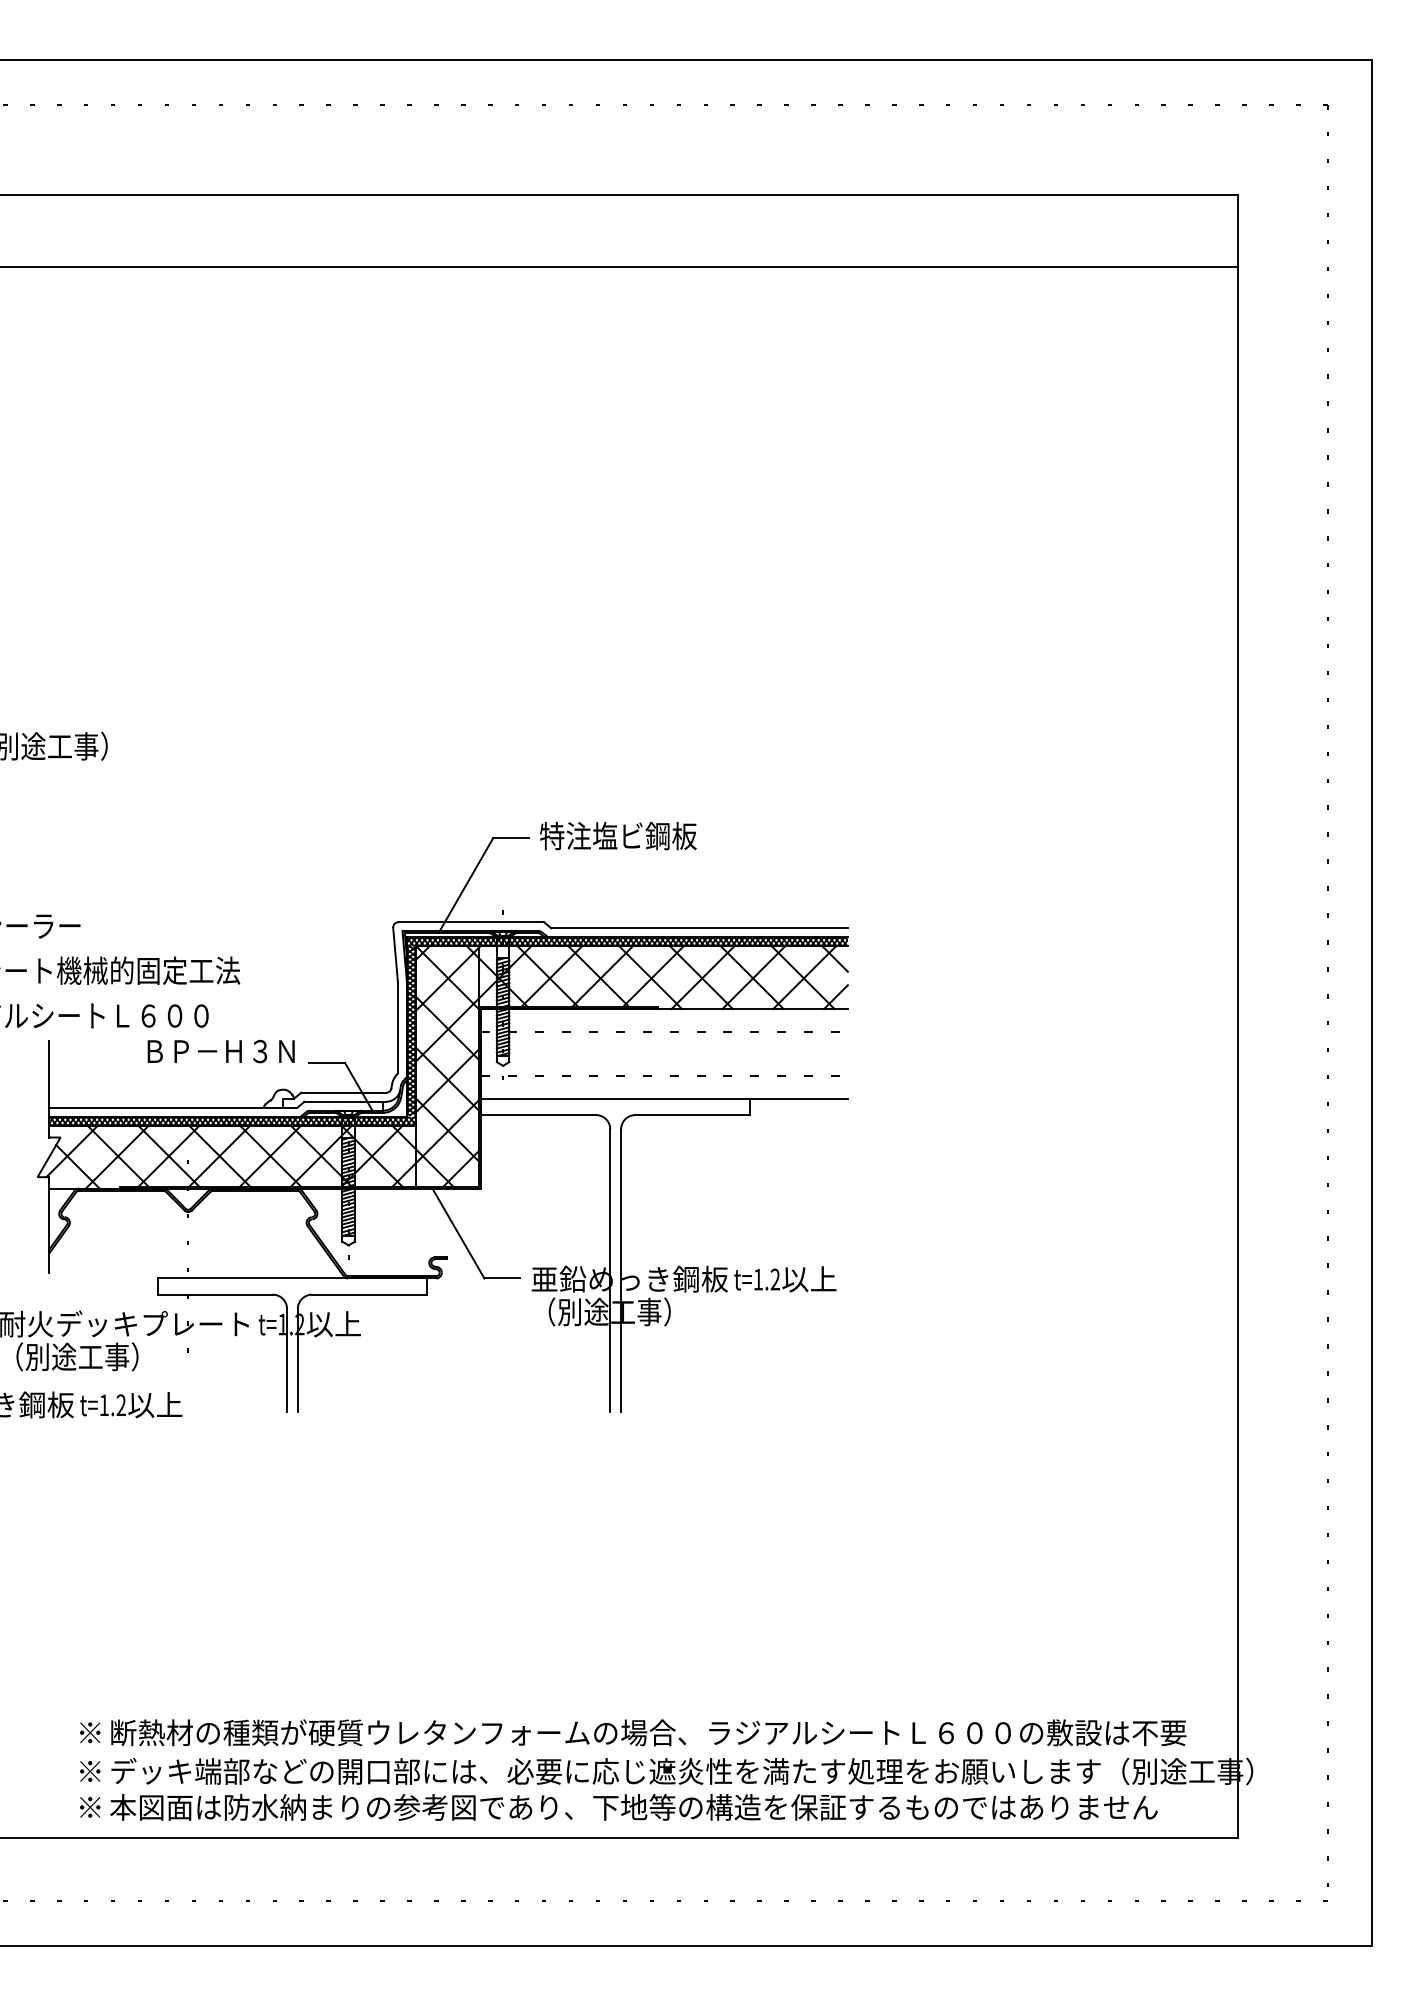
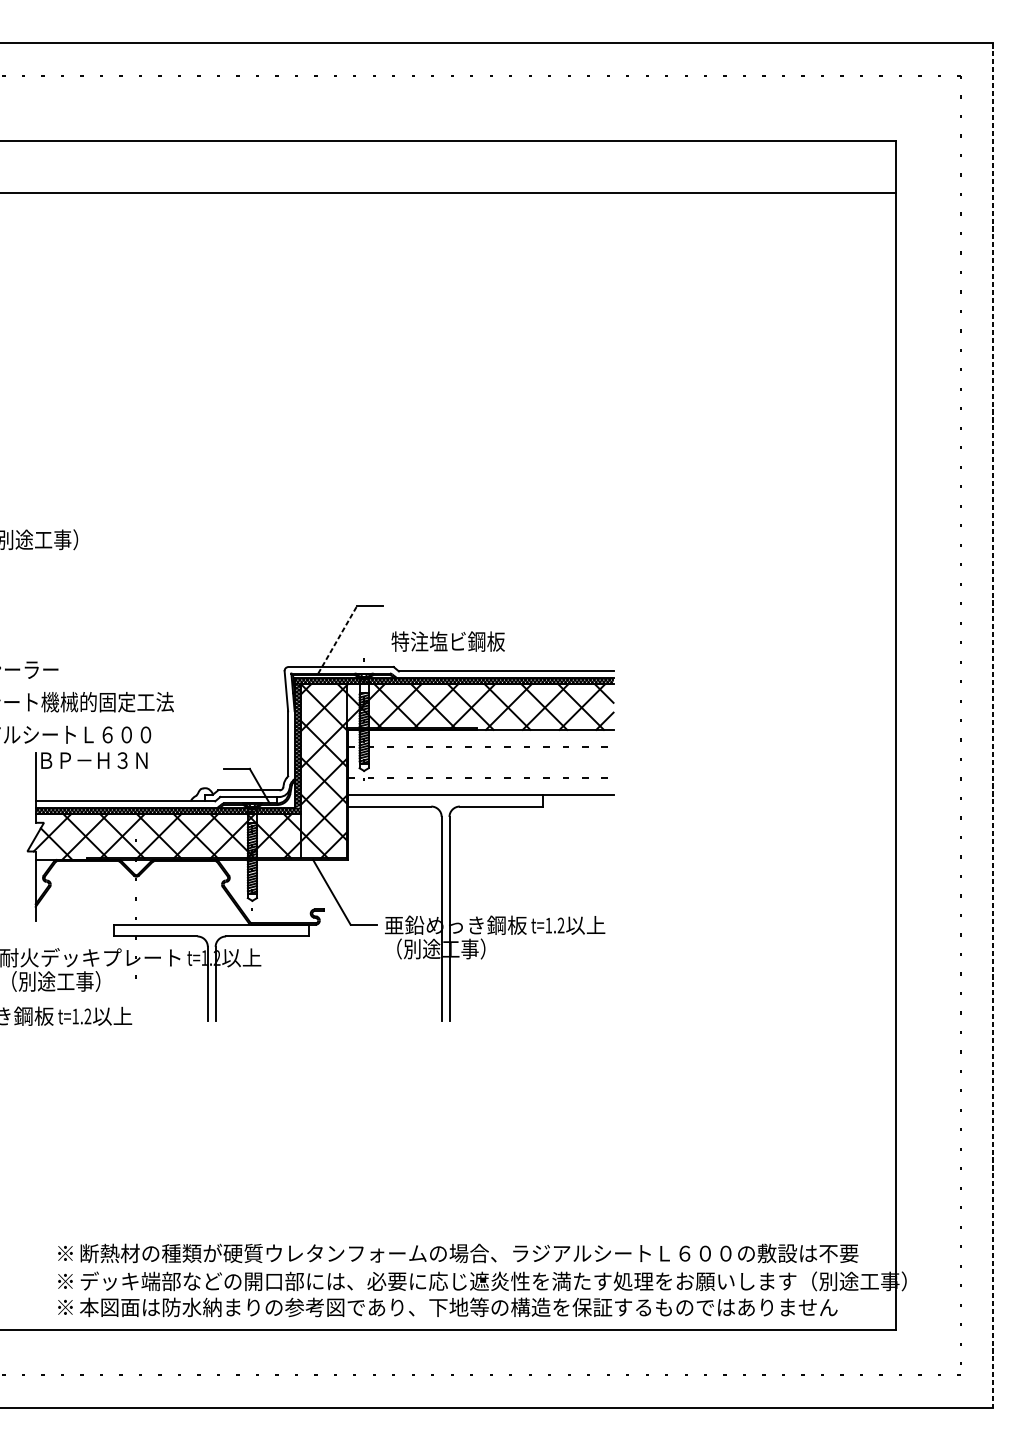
text: (618, 835) -> (448, 641), moved
line: (466, 884) -> (337, 639), solid -> dashed
line: (1372, 1003) -> (993, 725), solid -> dashed
text: (220, 1051) -> (93, 760), moved

